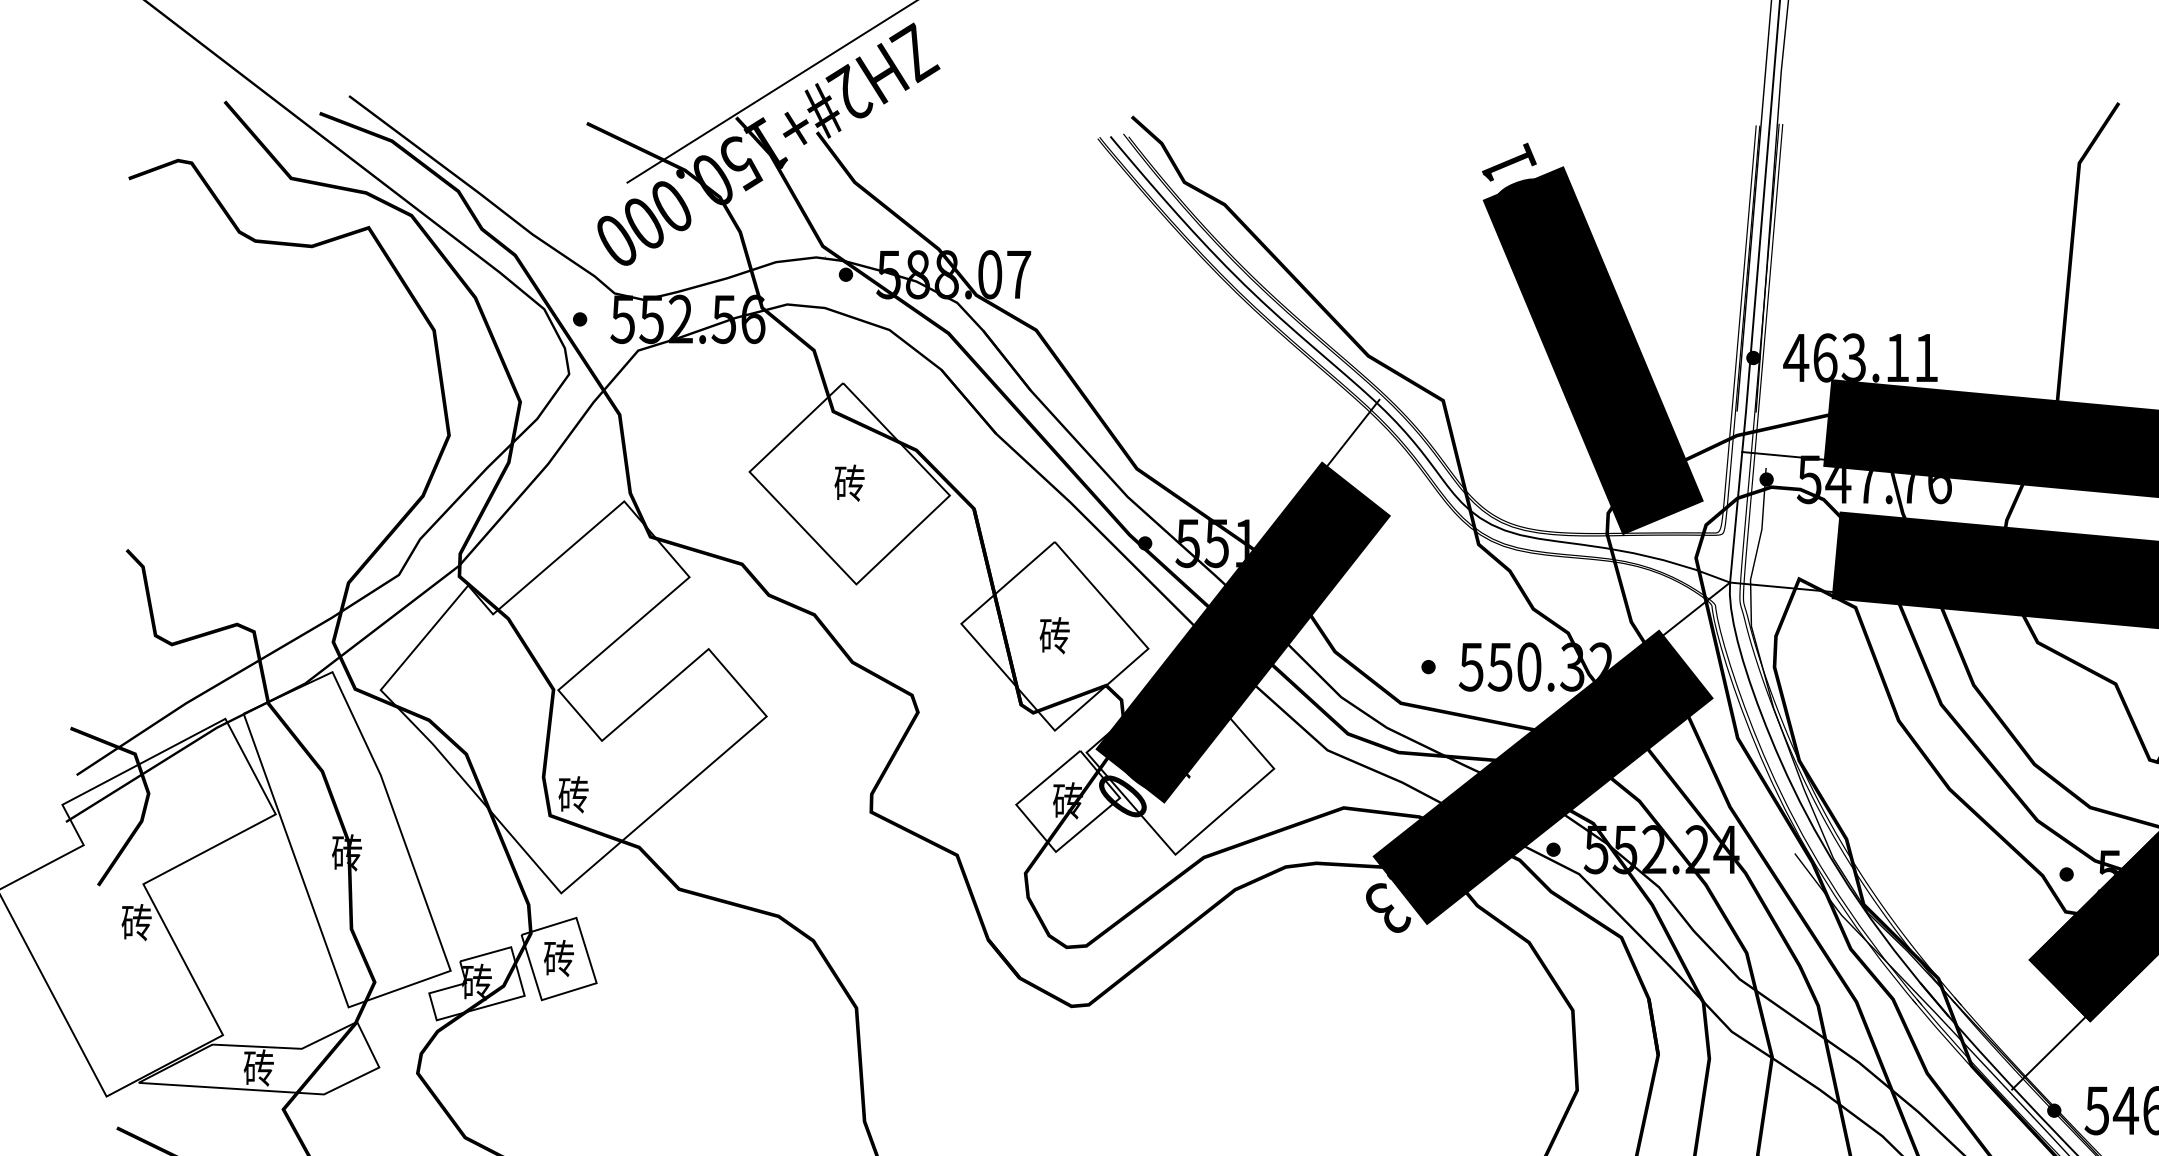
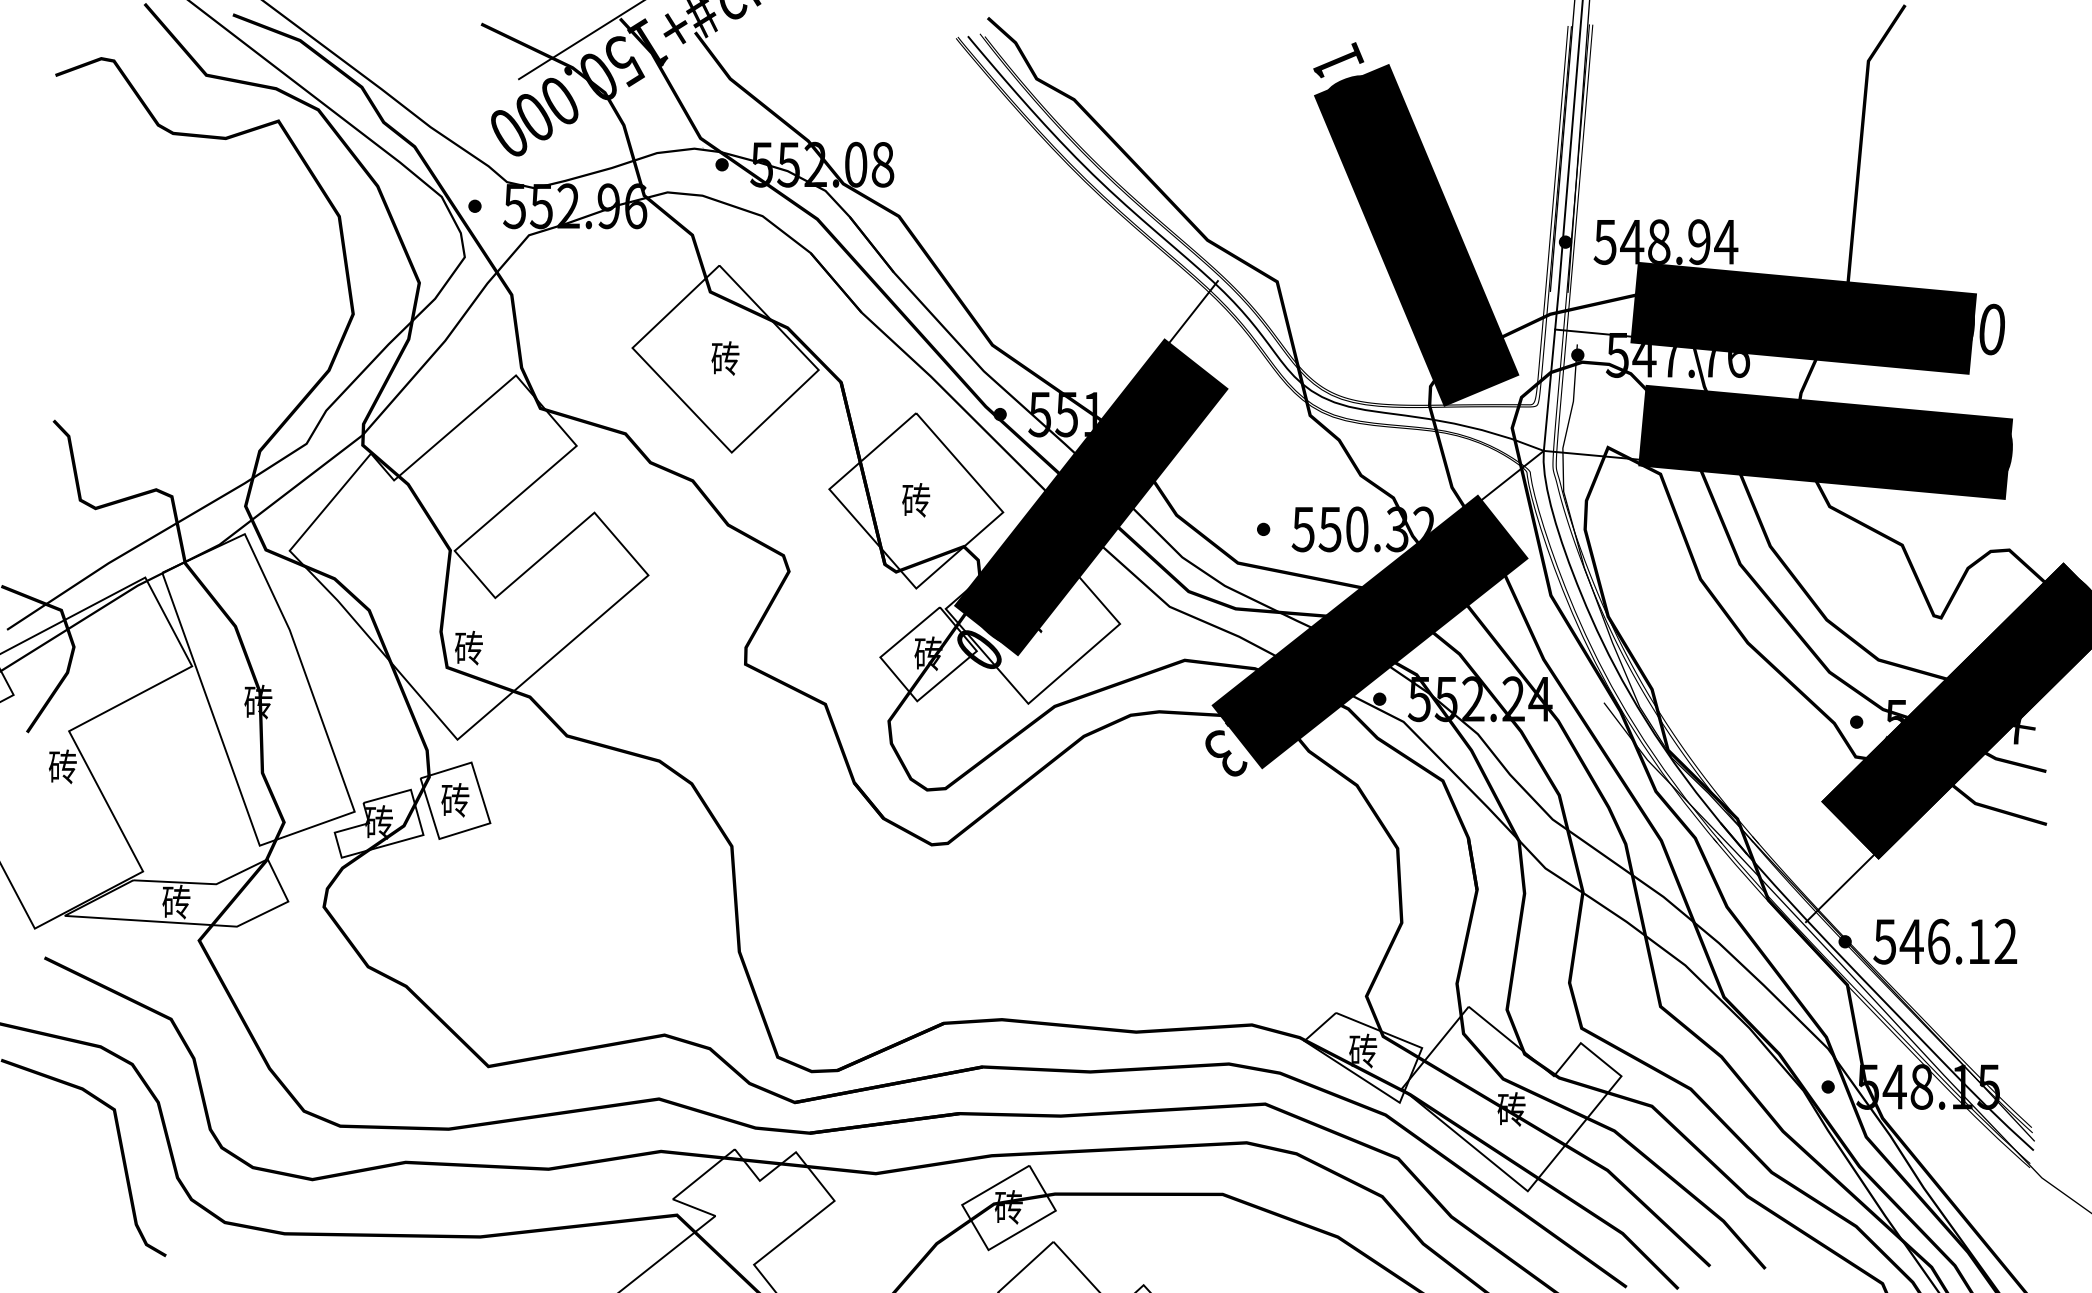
text: (967, 274) -> (835, 164), 588.07 -> 552.08
text: (723, 319) -> (608, 206), 552.56 -> 552.96
text: (1860, 358) -> (1665, 242), 463.11 -> 548.94

